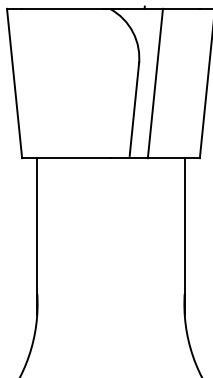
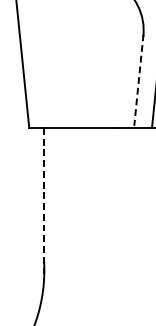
line: (134, 109) -> (138, 80), solid -> dashed
line: (37, 236) -> (44, 204), solid -> dashed

